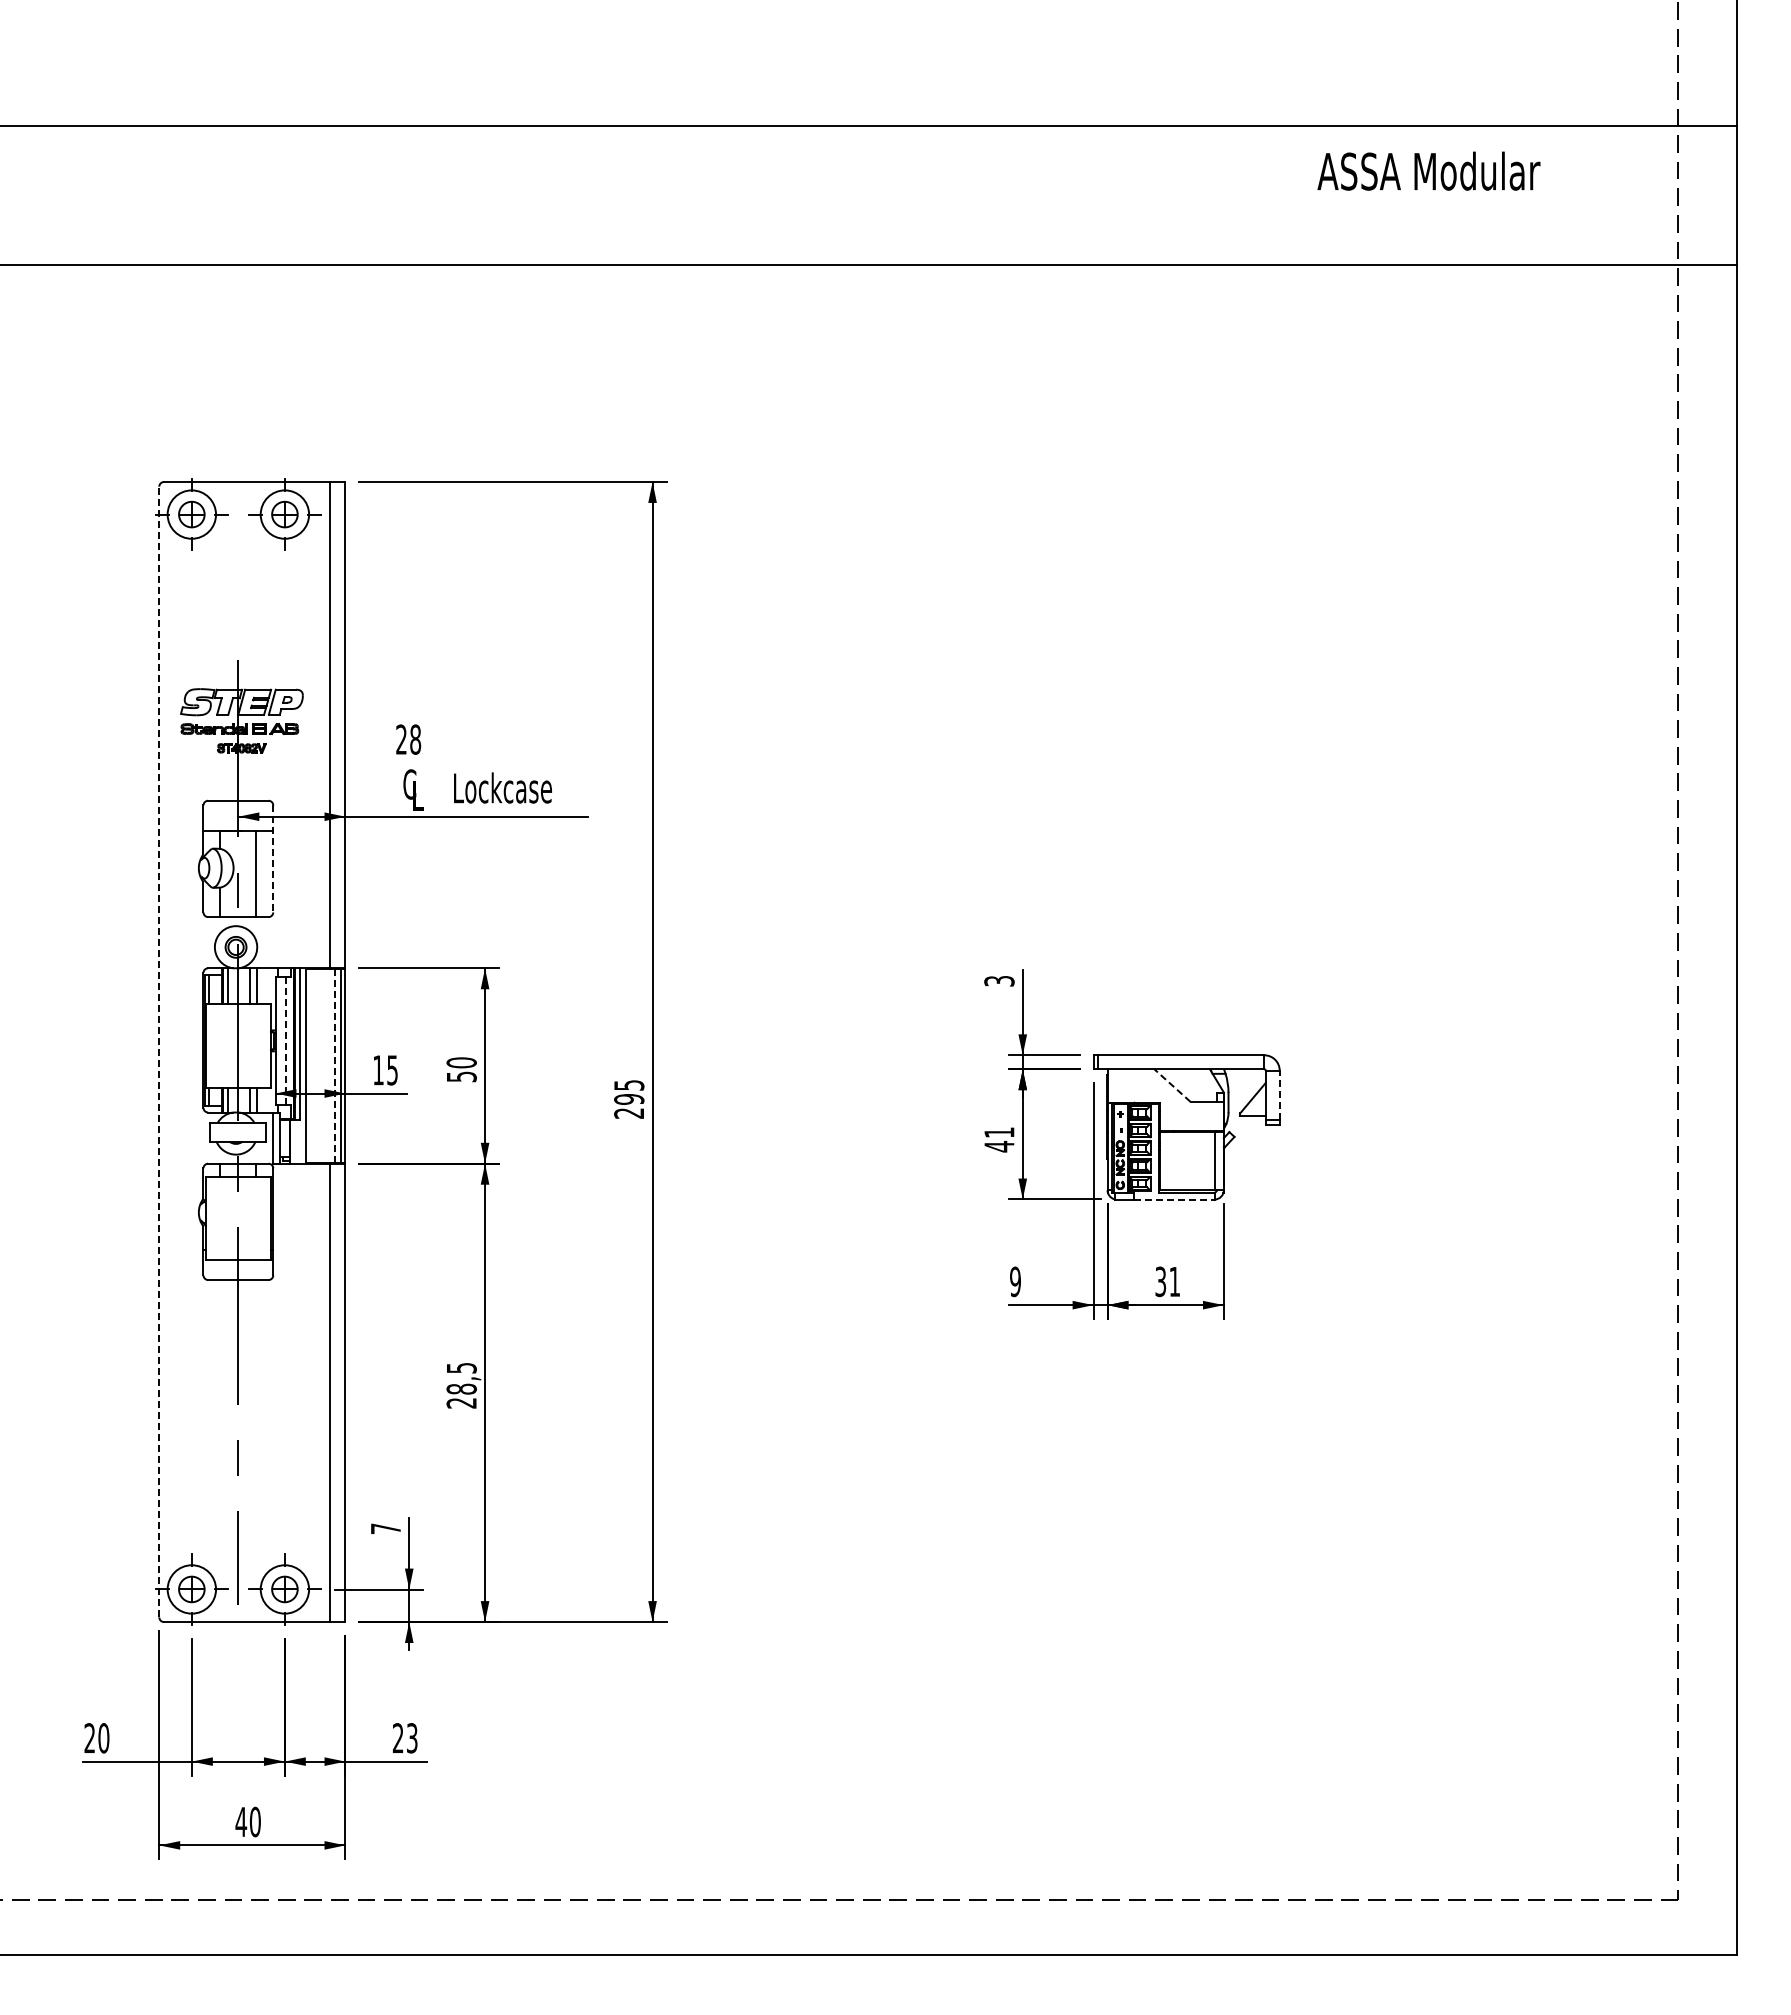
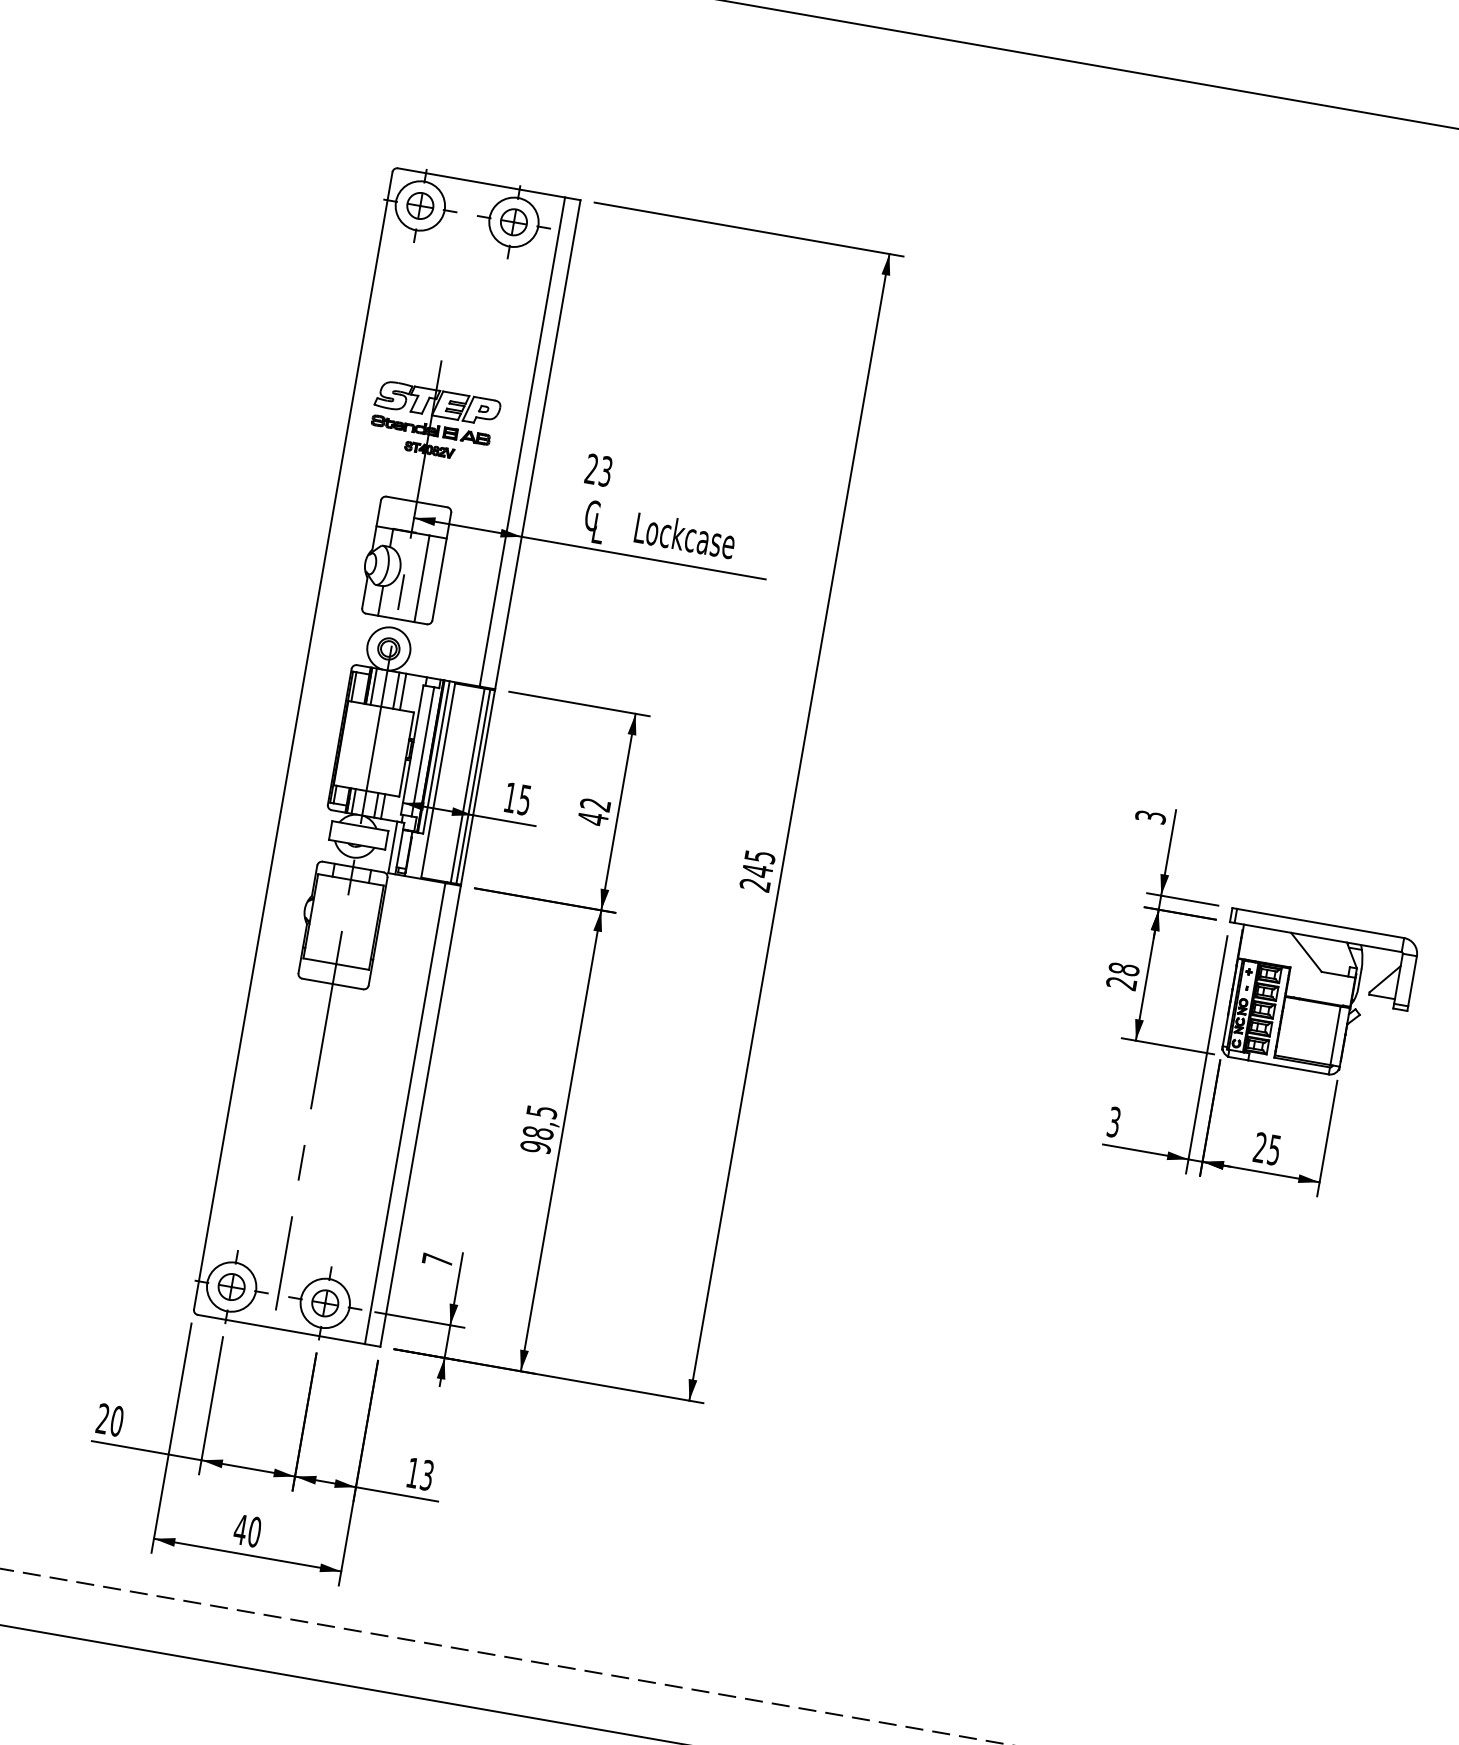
text: (415, 739) -> (605, 471), 28 -> 23
line: (273, 858) -> (442, 566), dashed -> solid
line: (286, 1041) -> (423, 752), dashed -> solid
line: (159, 1051) -> (293, 740), dashed -> solid
line: (335, 1066) -> (467, 786), dashed -> solid
text: (461, 1069) -> (594, 811), 50 -> 42
line: (1172, 1085) -> (1306, 952), dashed -> solid
line: (1279, 1095) -> (1412, 981), dashed -> solid
text: (629, 1099) -> (757, 871), 295 -> 245
text: (999, 1139) -> (1122, 976), 41 -> 28
line: (1175, 1199) -> (1289, 1067), dashed -> solid
text: (1015, 1281) -> (1114, 1121), 9 -> 3
text: (1167, 1281) -> (1267, 1148), 31 -> 25
text: (461, 1402) -> (535, 1146), 28,5 -> 98,5
text: (397, 1737) -> (412, 1472), 23 -> 13

